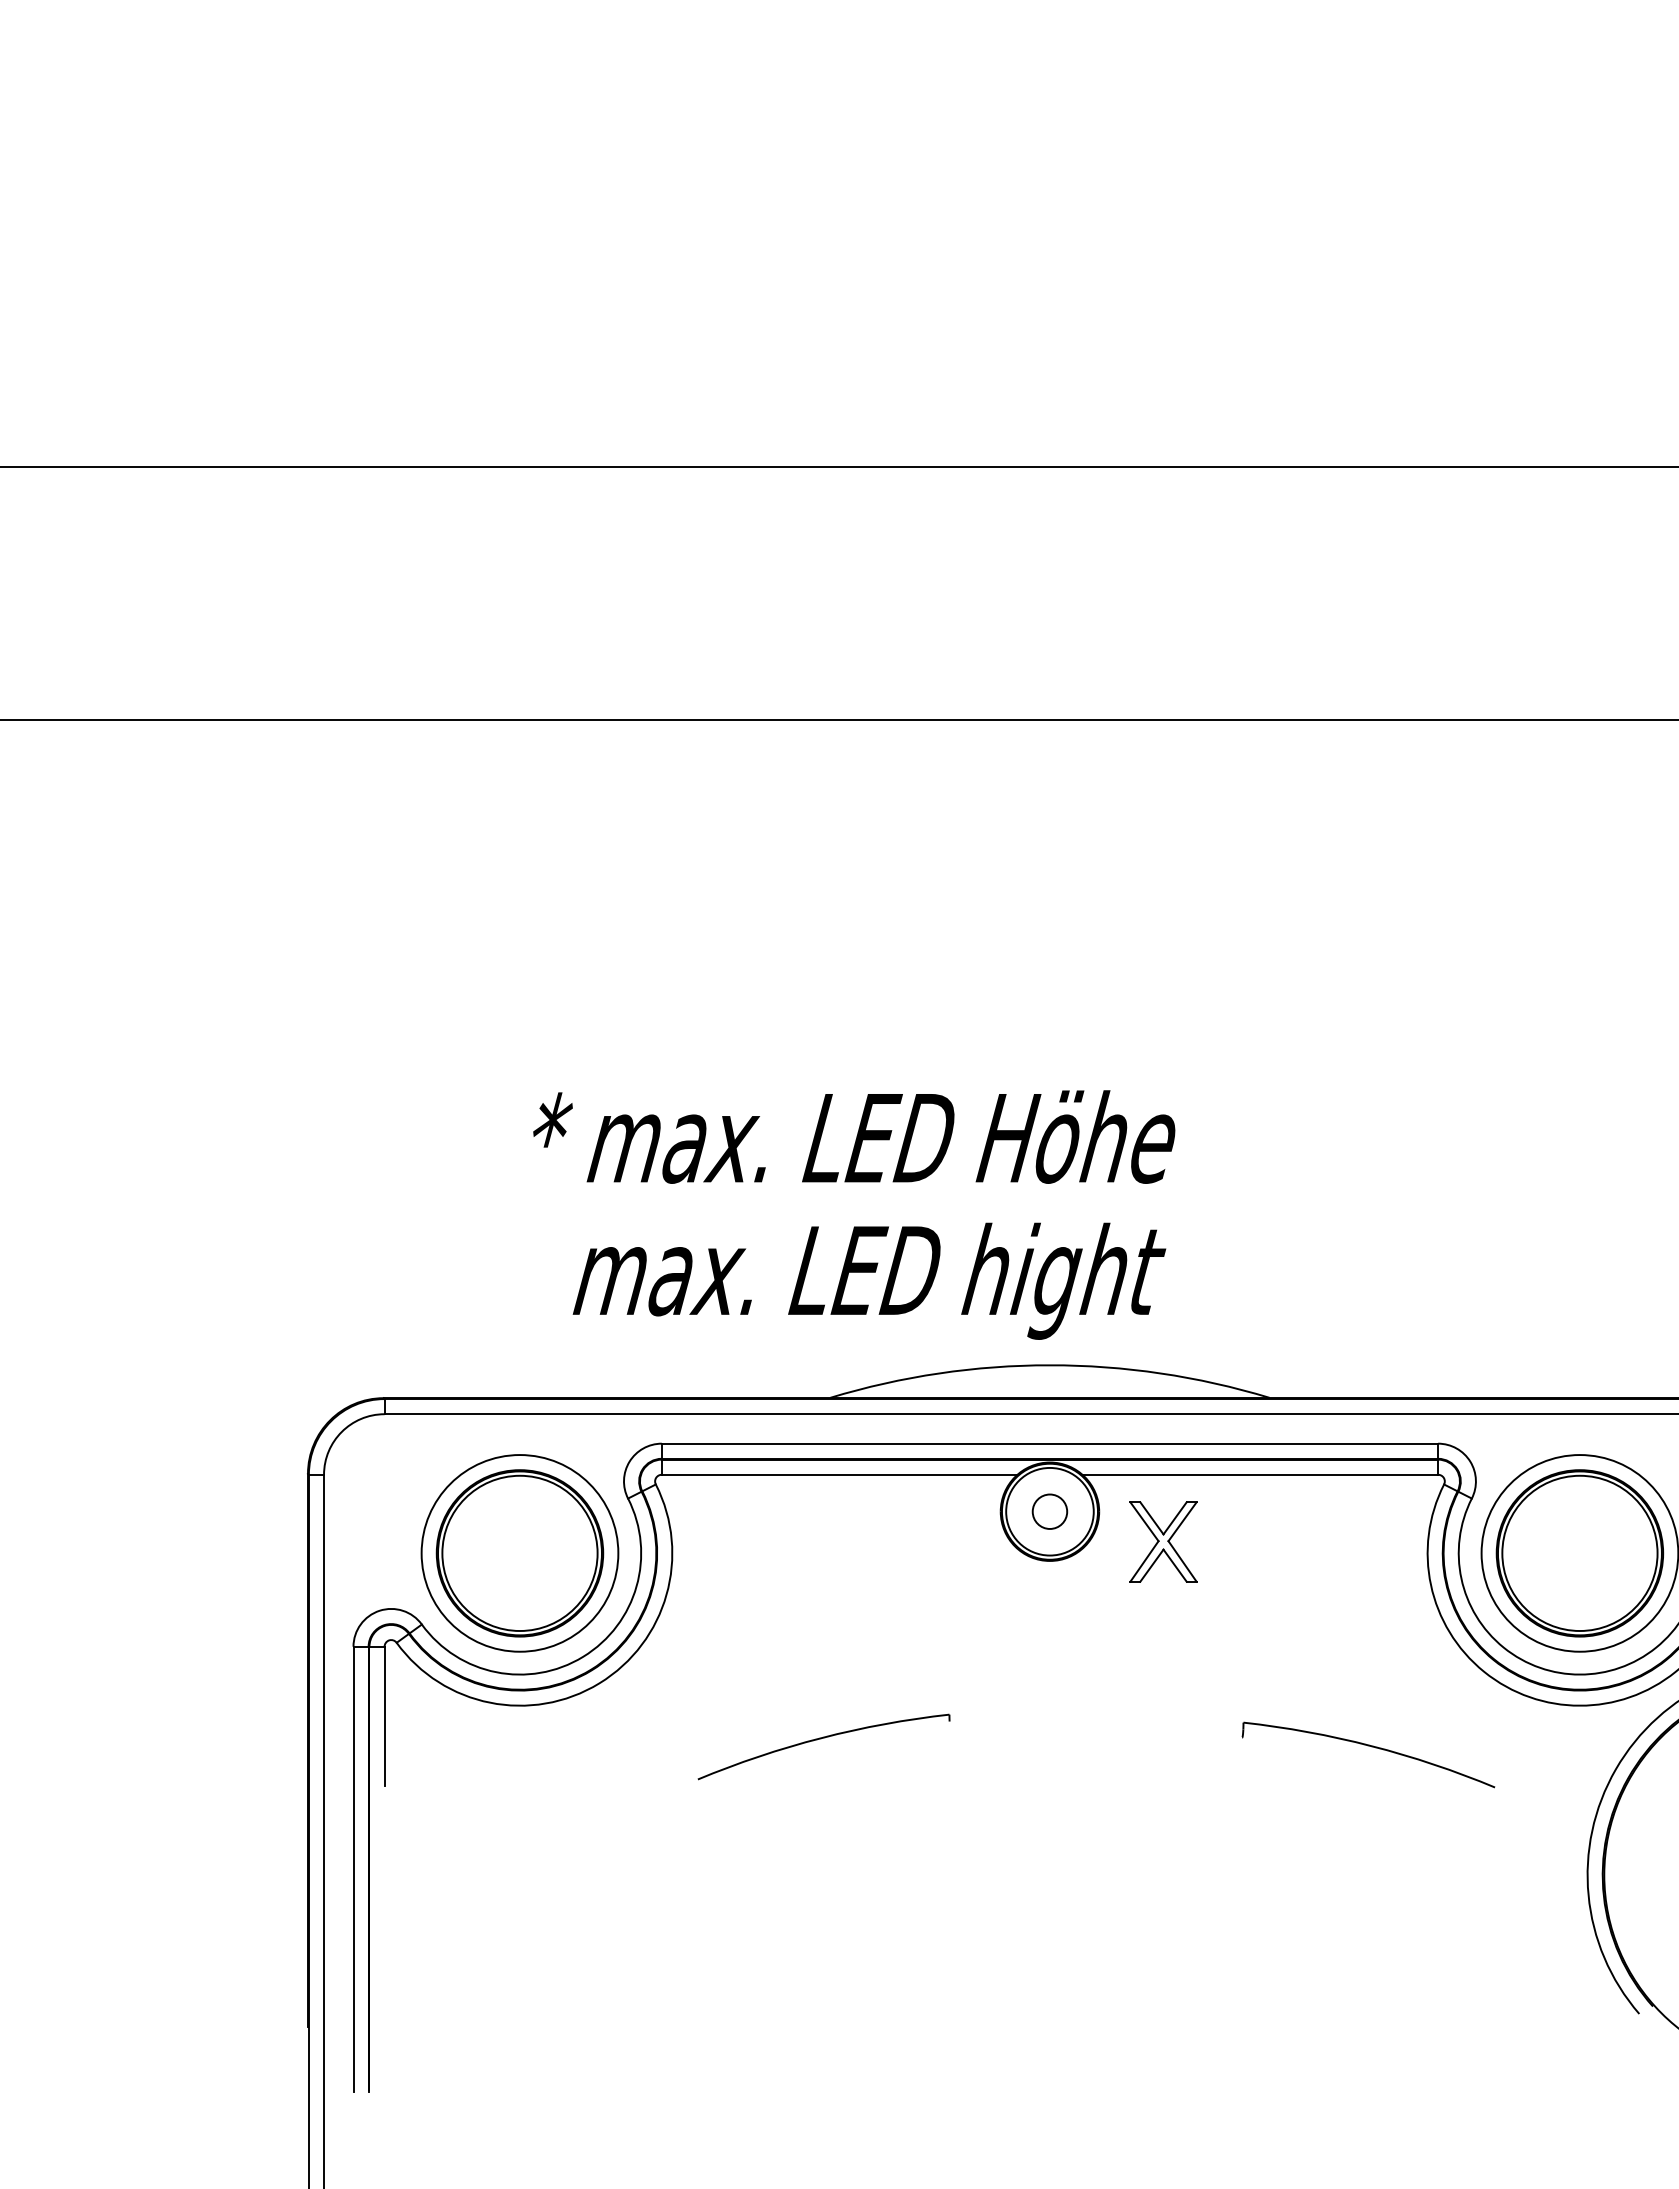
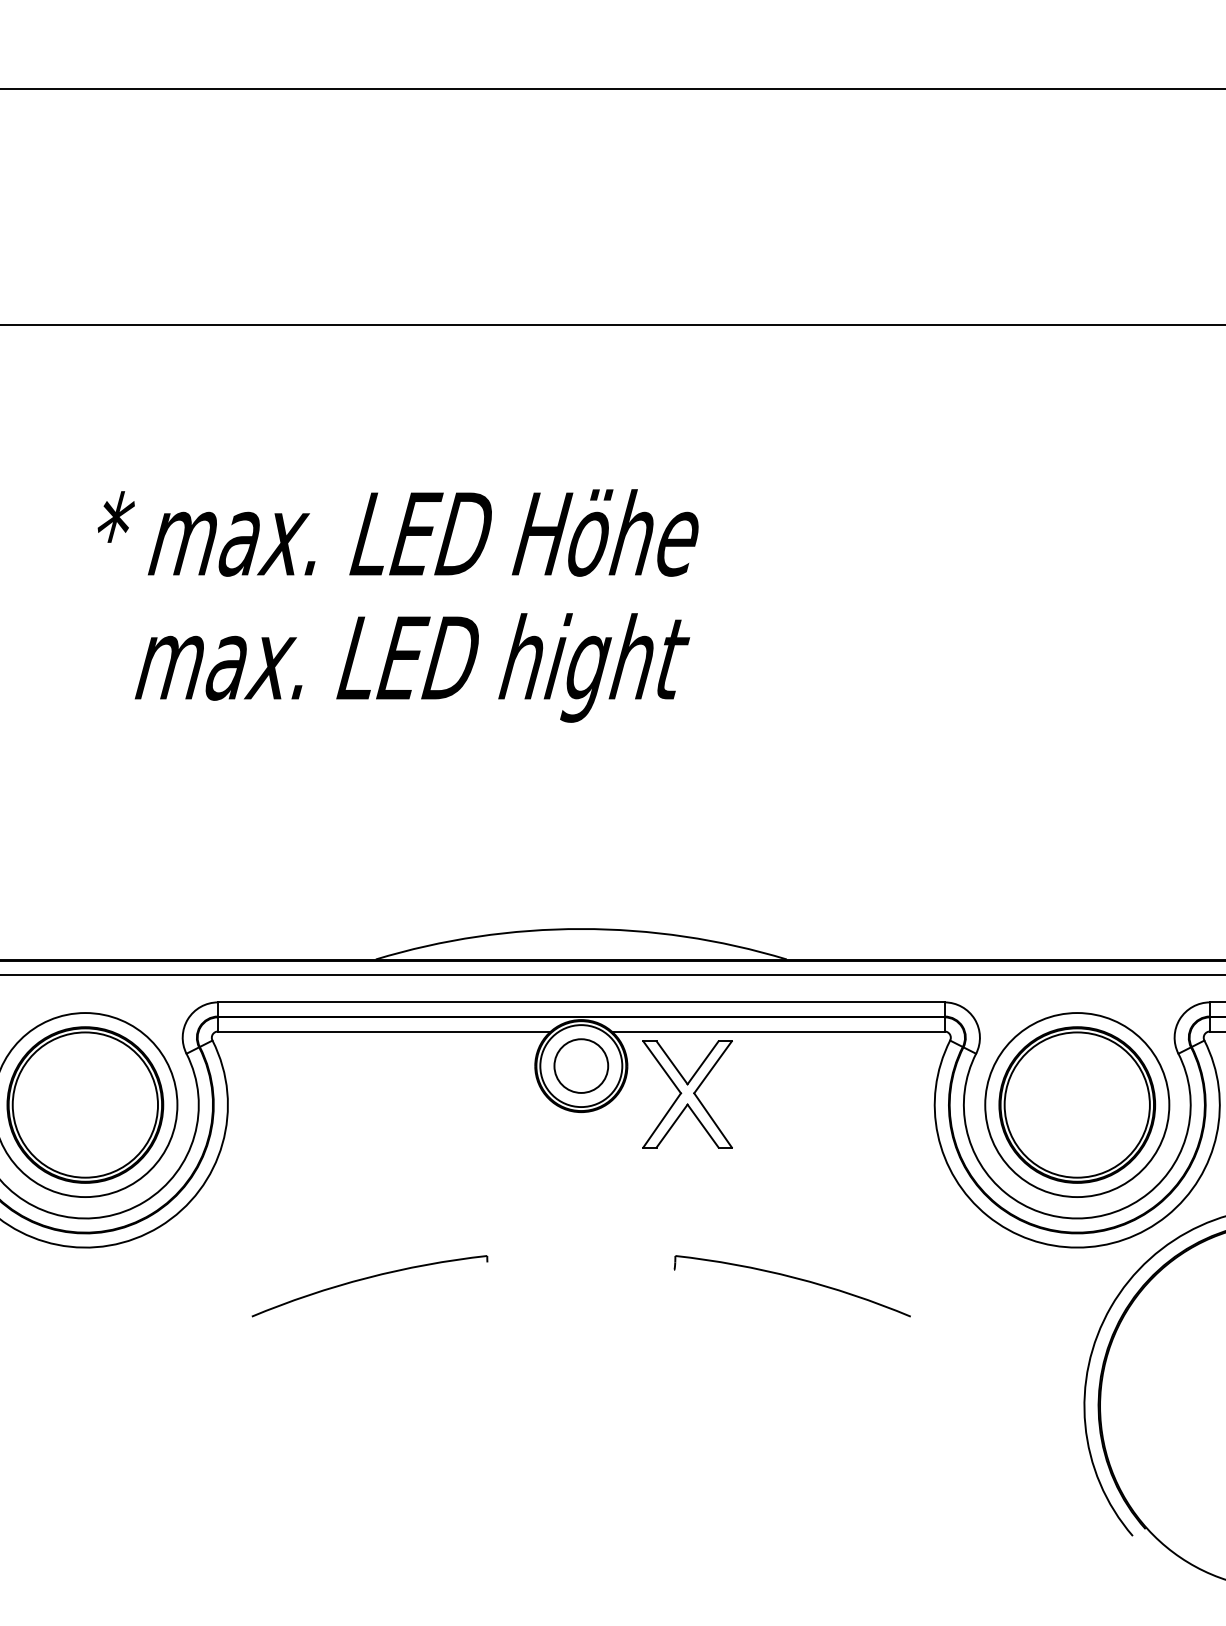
text: (854, 1214) -> (398, 605), moved
circle: (1049, 1511) -> (580, 1065), size x1.67
part: (1163, 1541) -> (687, 1093), size x1.43
part: (1371, 1747) -> (795, 1279), moved

